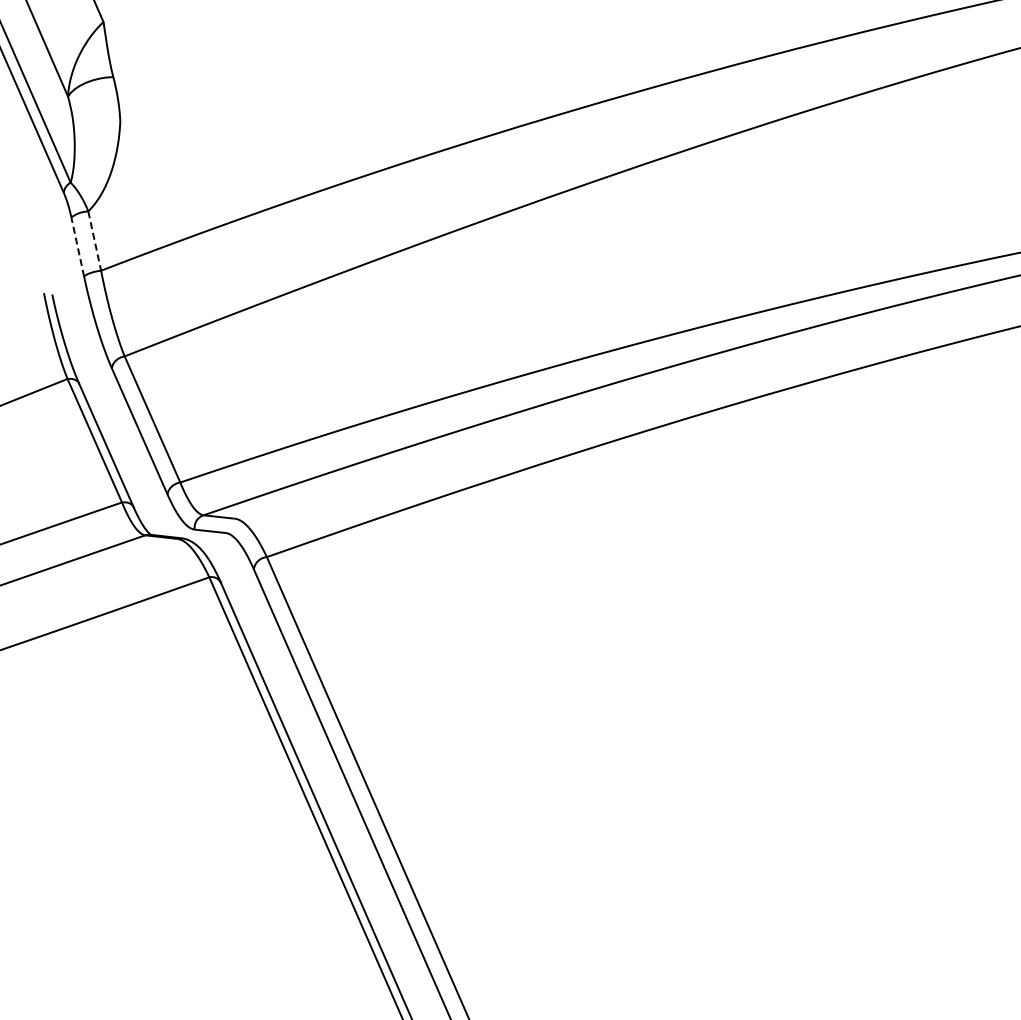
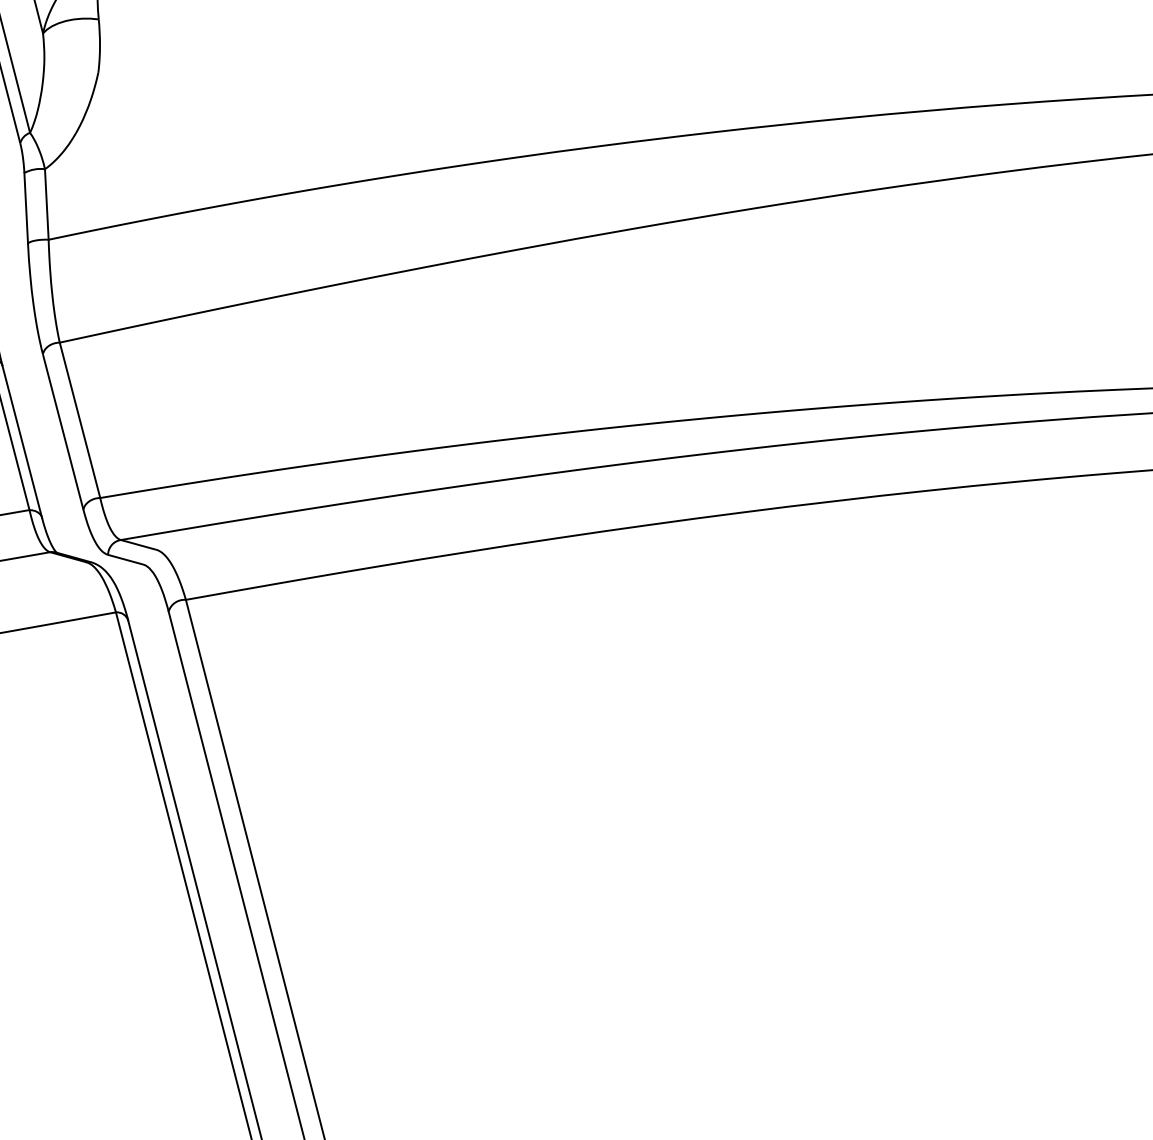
line: (94, 240) -> (46, 203), dashed -> solid
line: (77, 246) -> (26, 207), dashed -> solid

